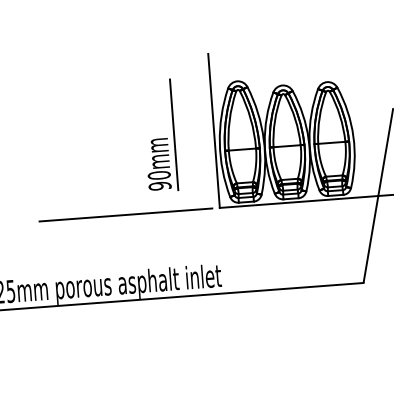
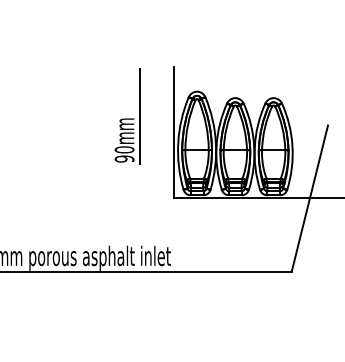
part: (159, 136) -> (127, 116), moved
line: (125, 215) -> (93, 198), removed

